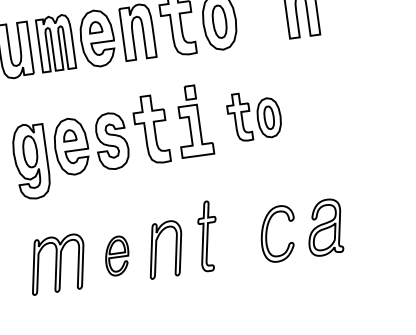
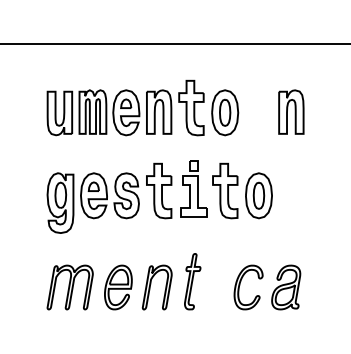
part: (254, 114) -> (242, 190), size x1.43
part: (117, 256) -> (118, 287), size x1.43

